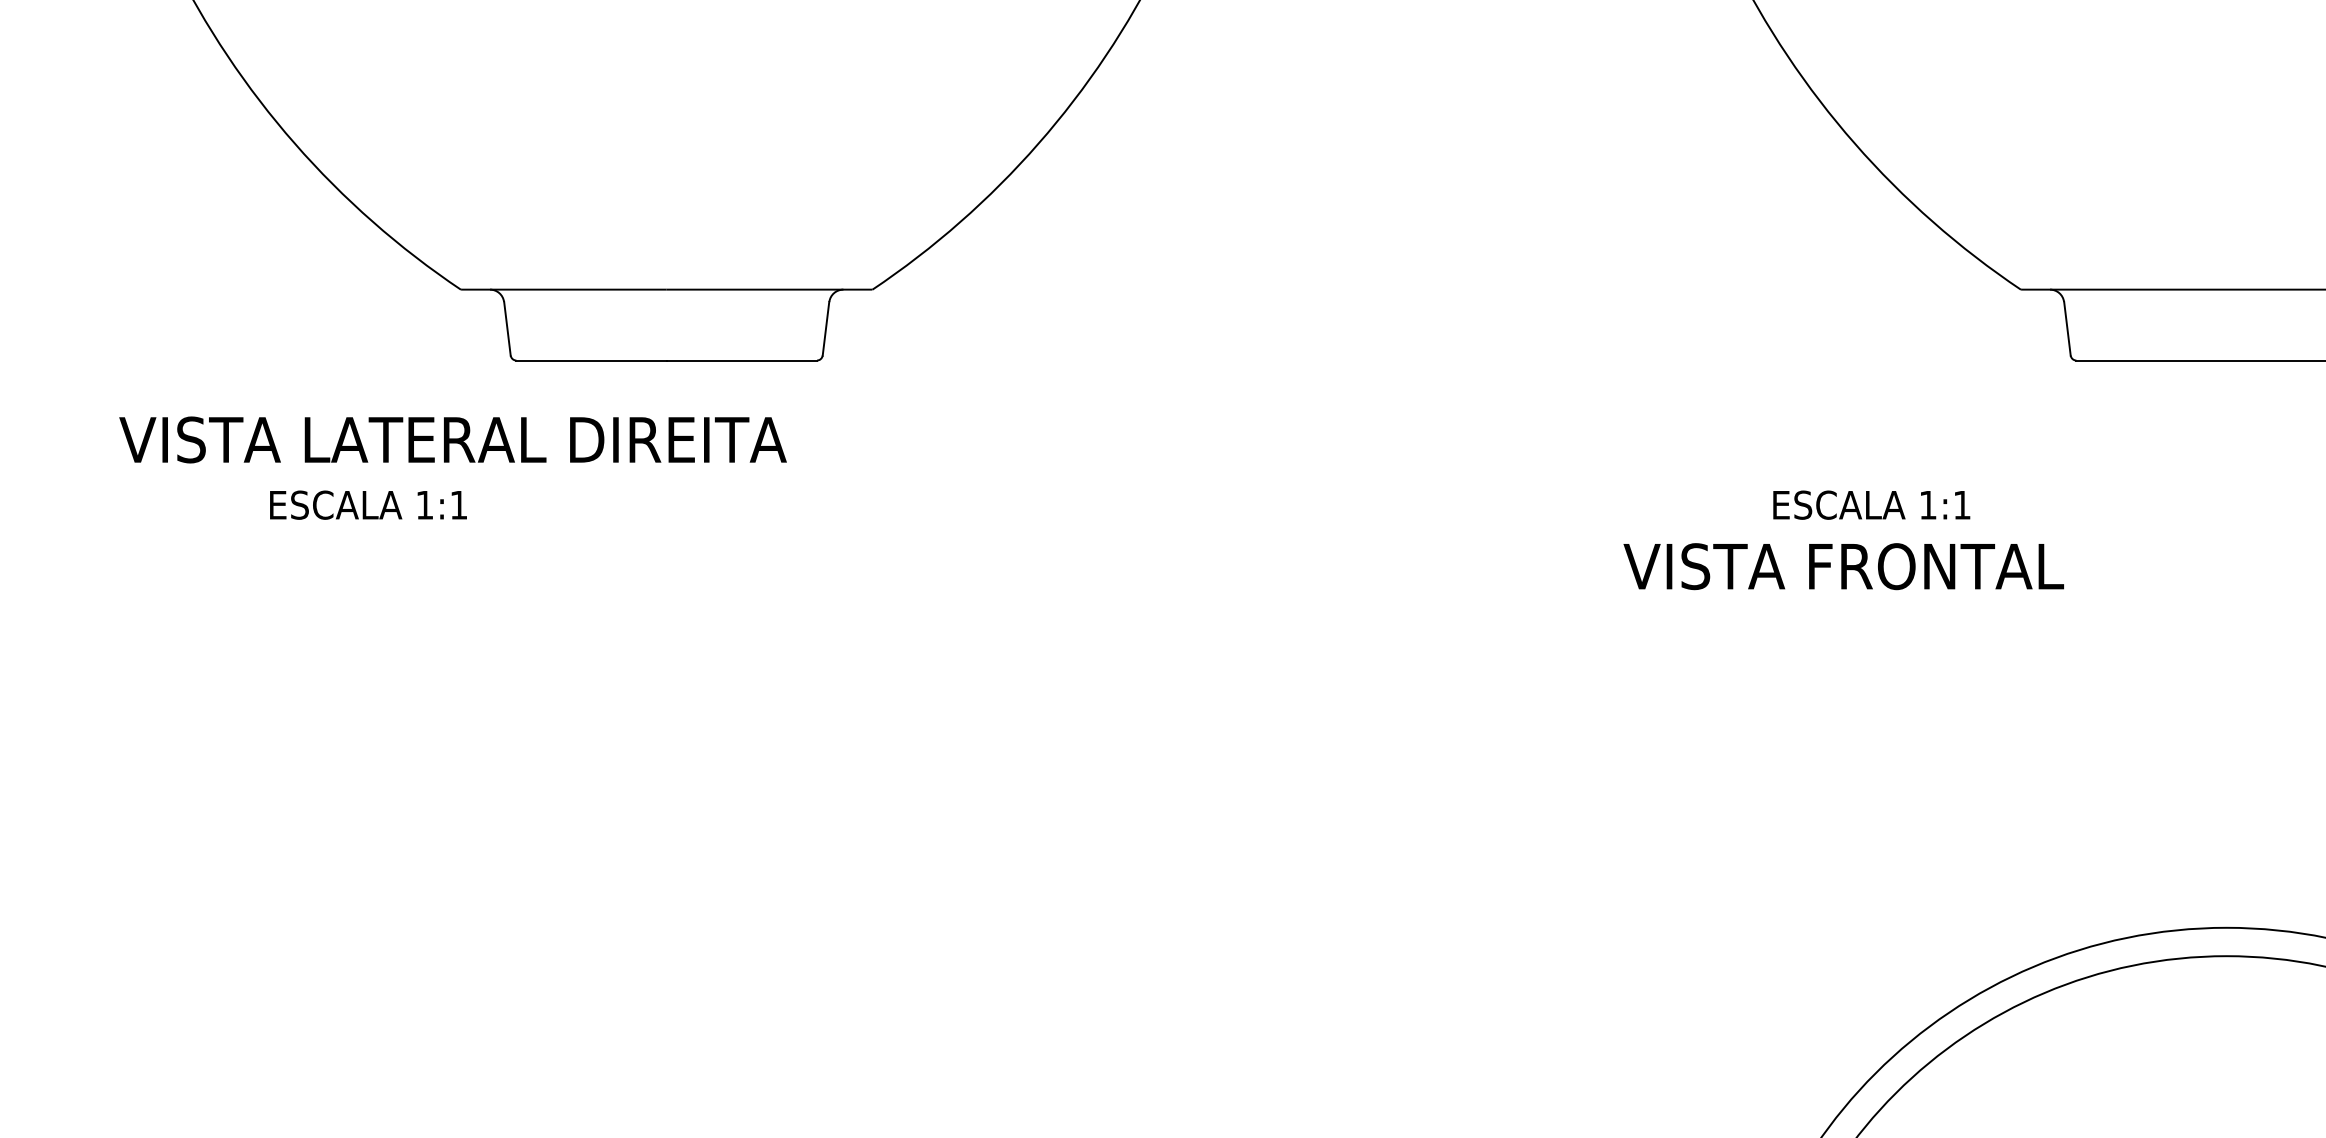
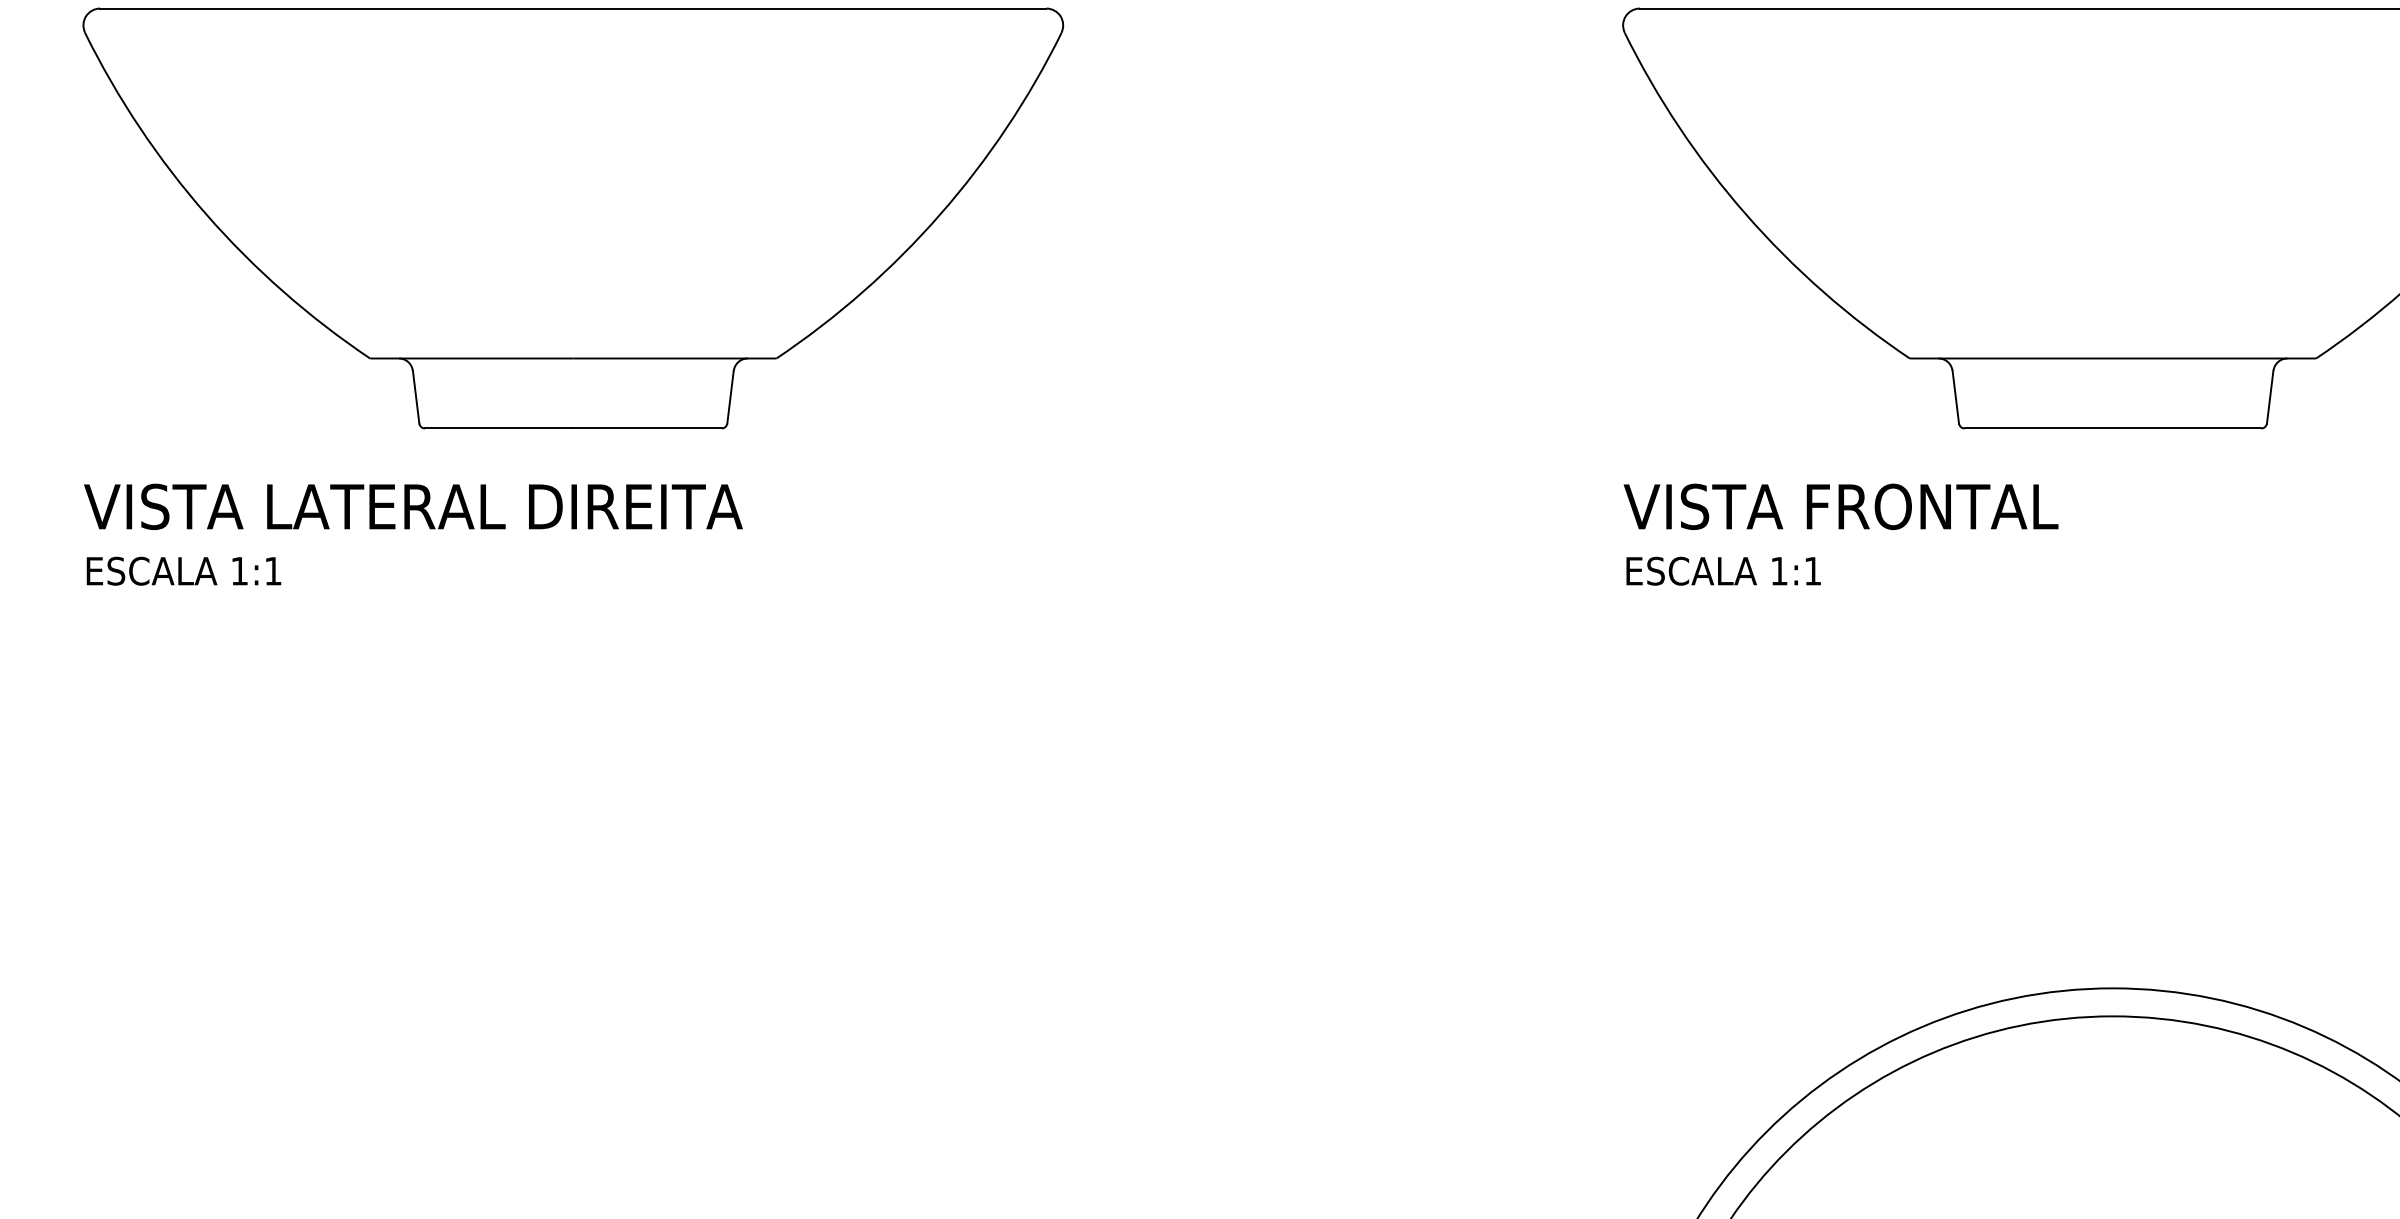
text: (453, 439) -> (413, 506), moved
text: (368, 504) -> (183, 570), moved
text: (1871, 504) -> (1723, 570), moved
text: (1843, 566) -> (1840, 506), moved

